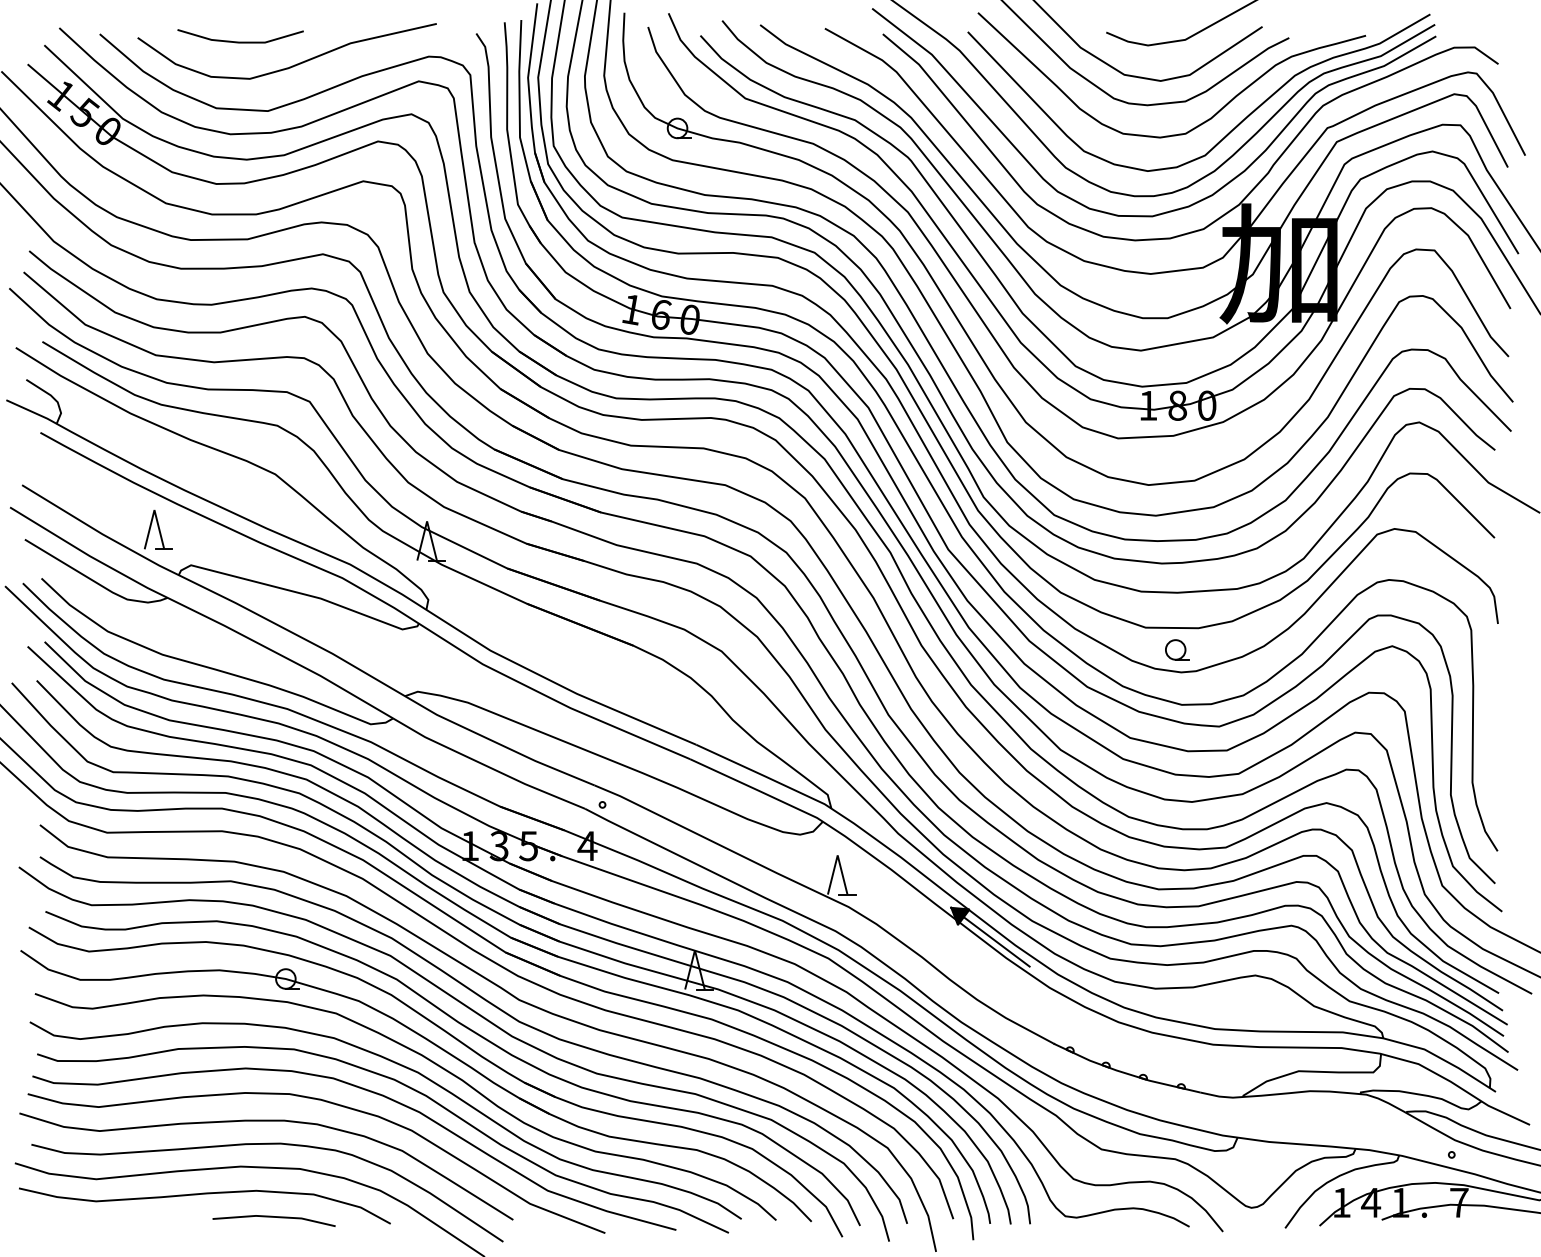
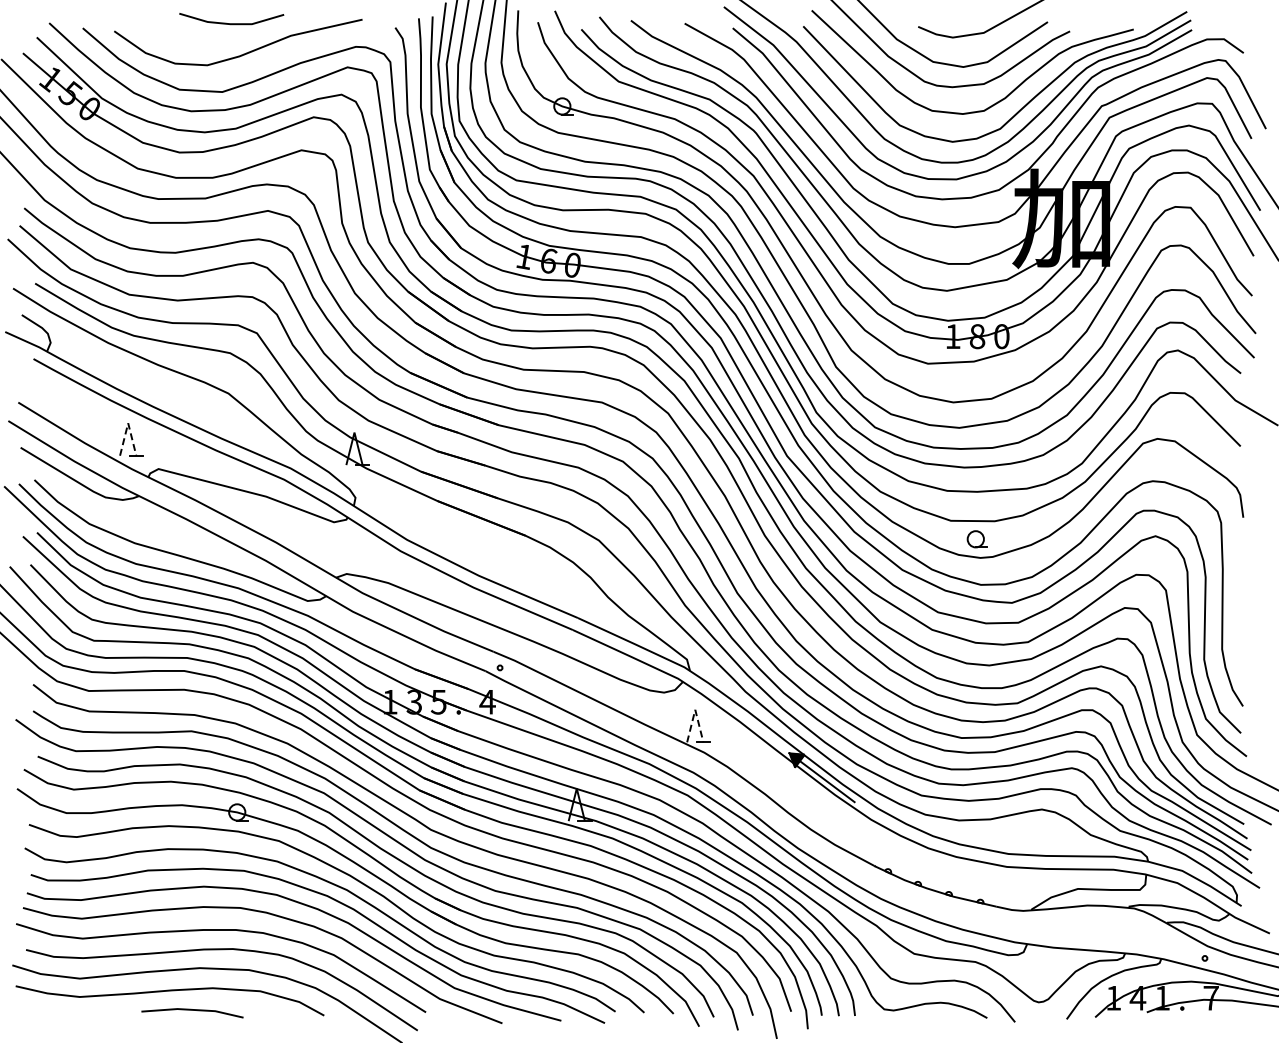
line: (240, 41) -> (231, 23), moved
line: (154, 510) -> (128, 423), solid -> dashed
line: (837, 855) -> (695, 709), solid -> dashed
line: (274, 1217) -> (192, 1010), moved

